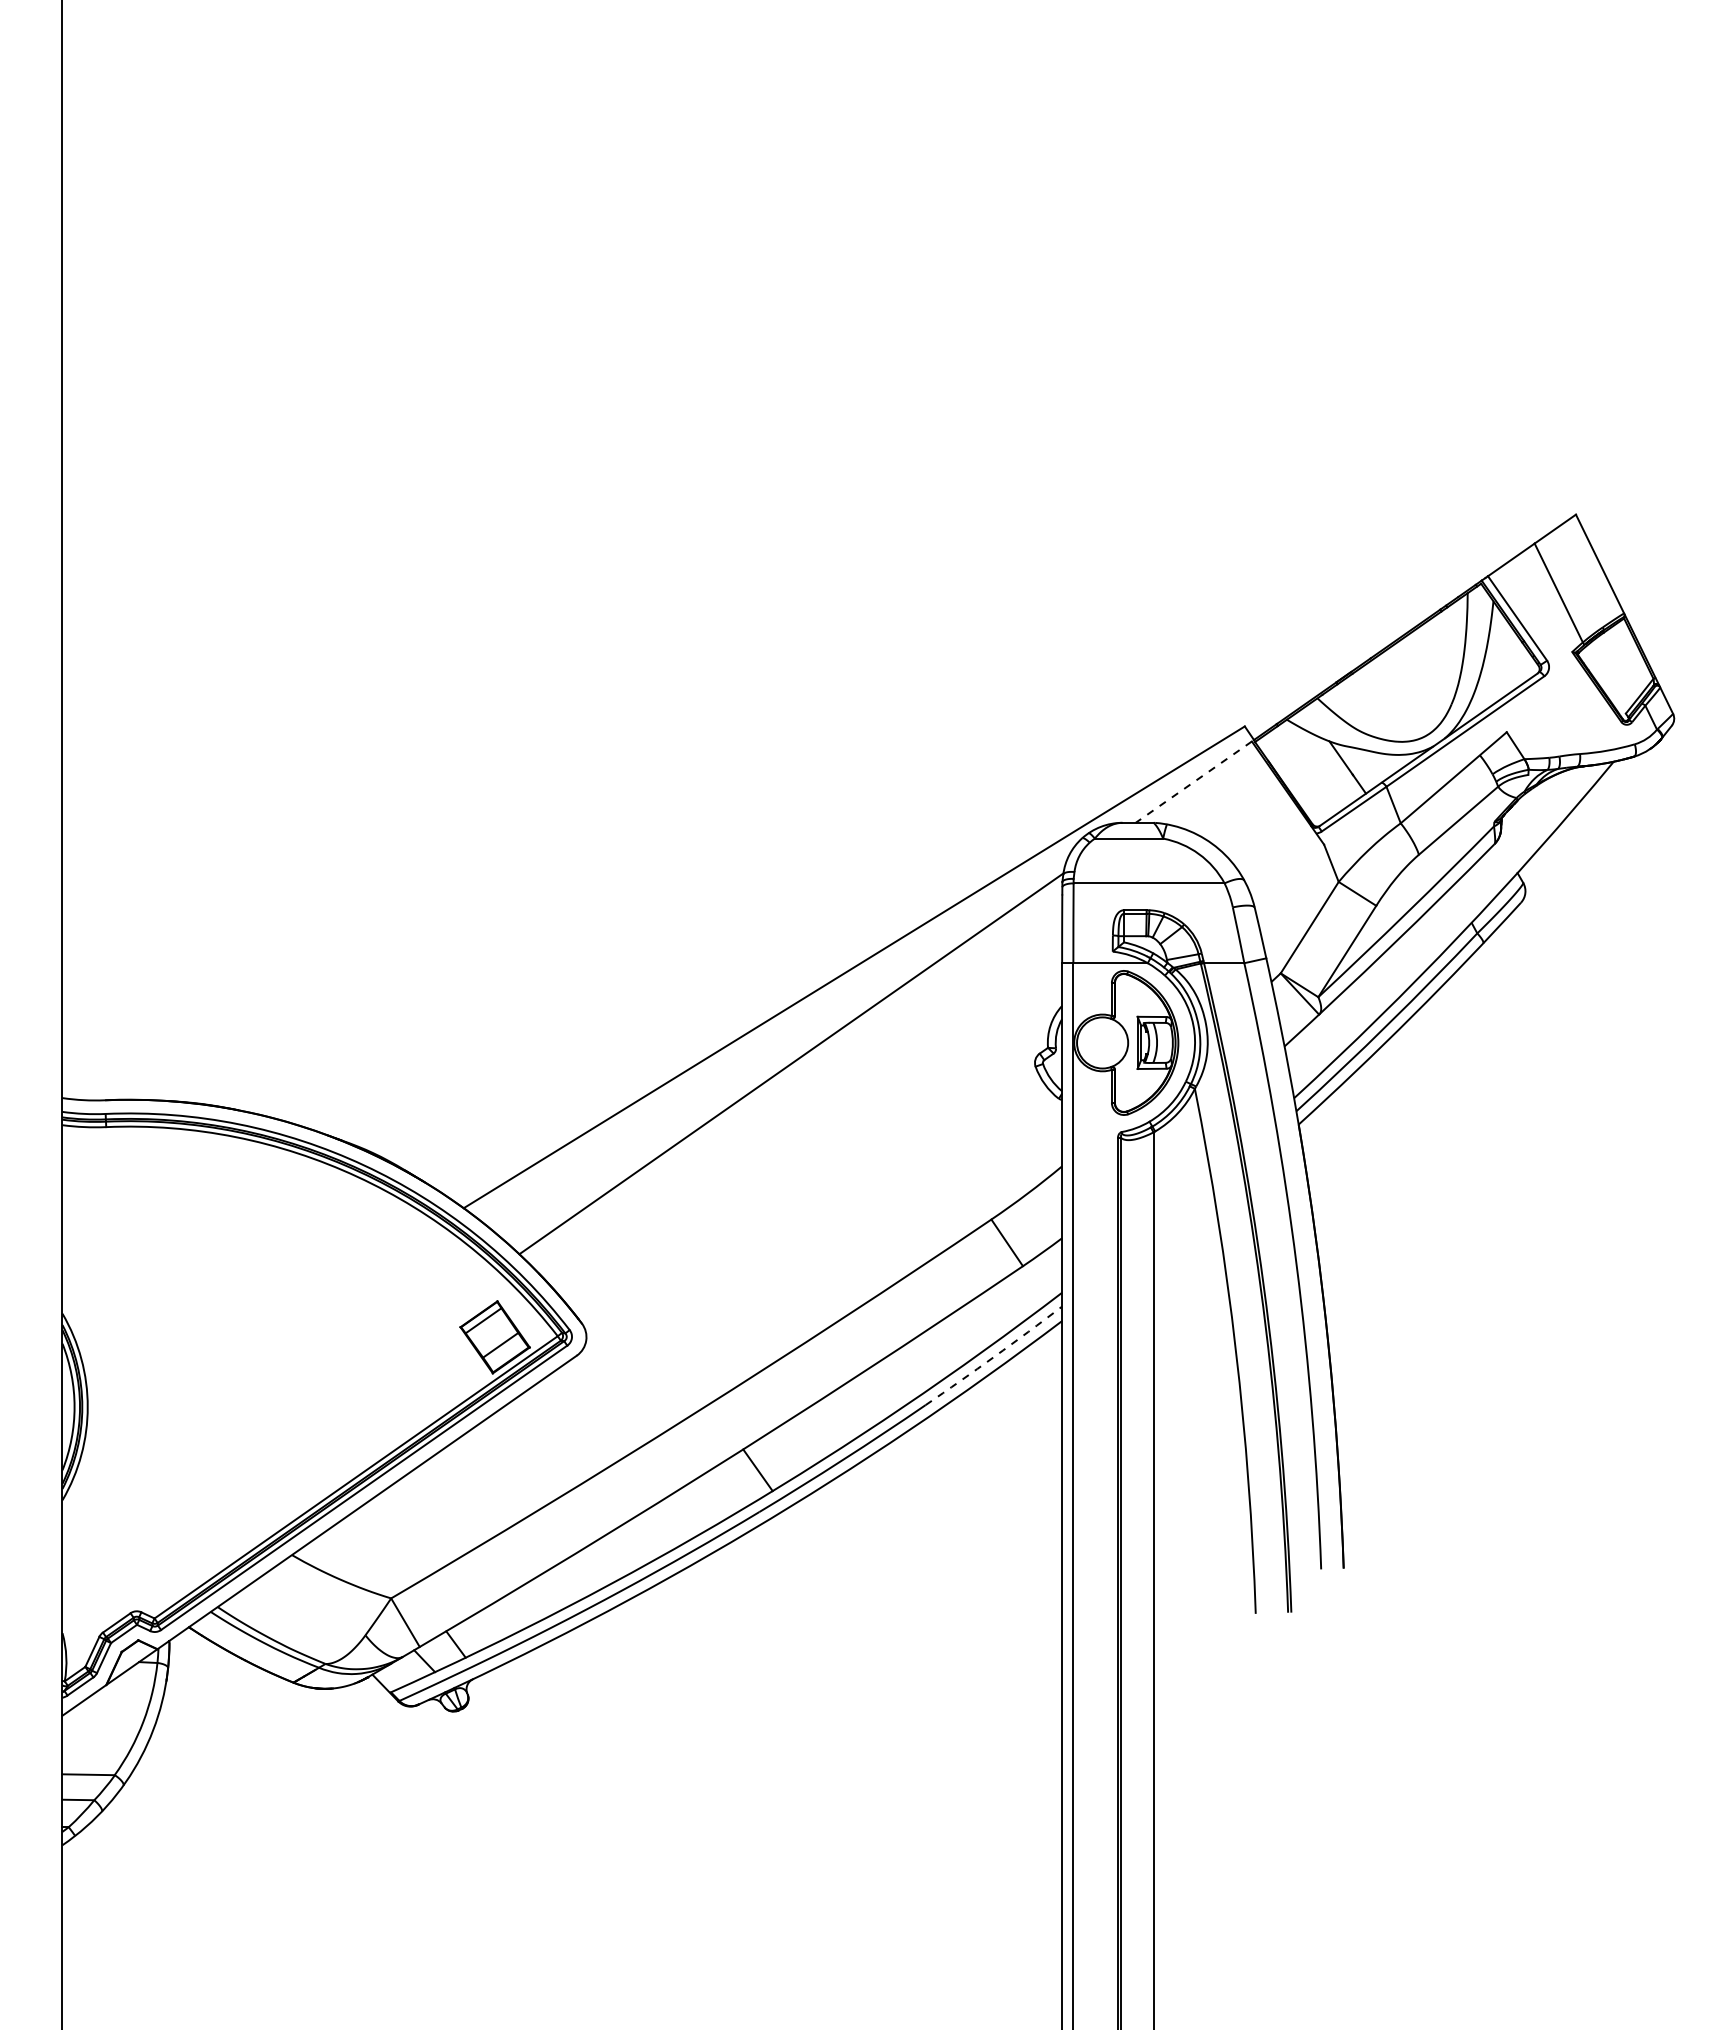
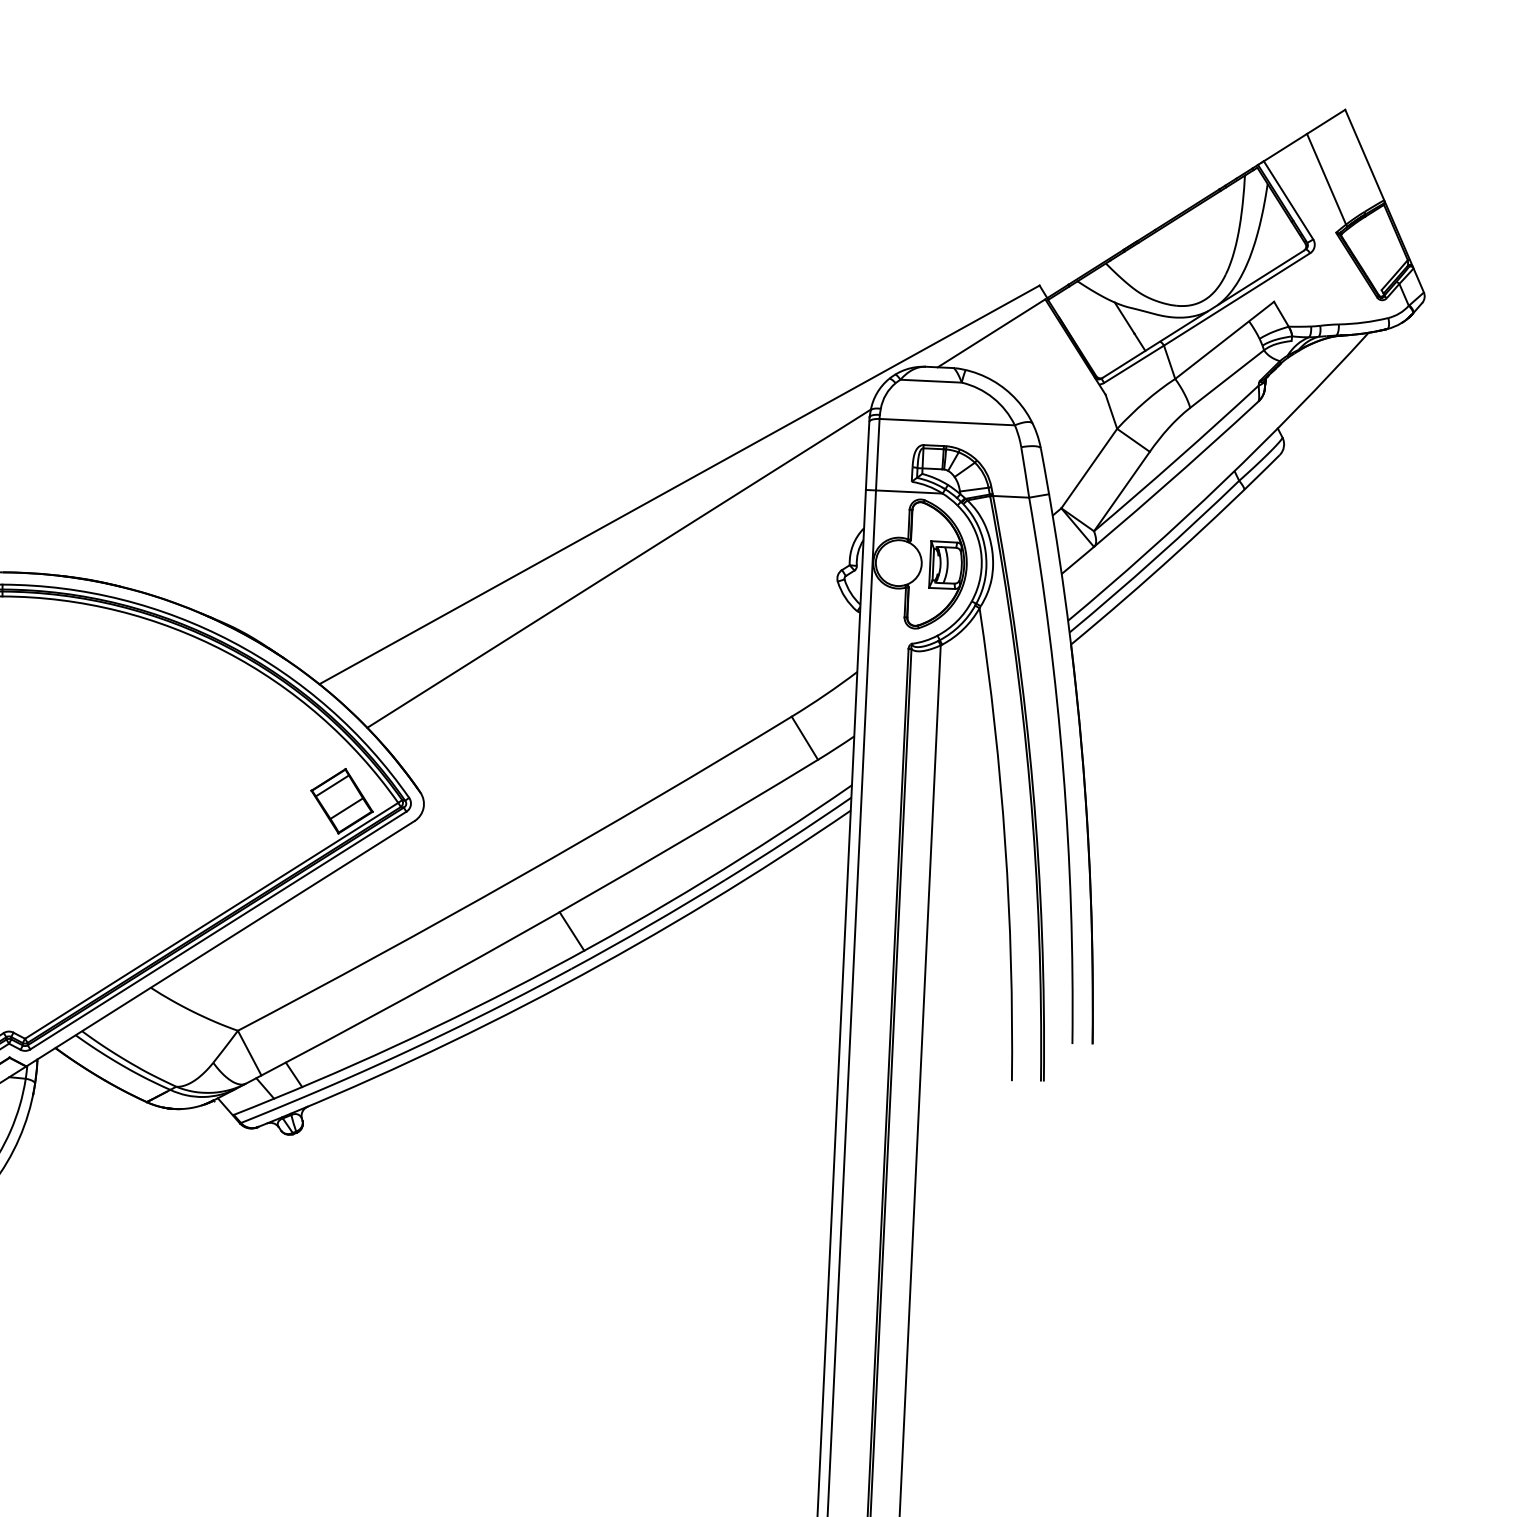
line: (1193, 782) -> (991, 333), dashed -> solid
arc: (994, 1356) -> (788, 839), dashed -> solid

